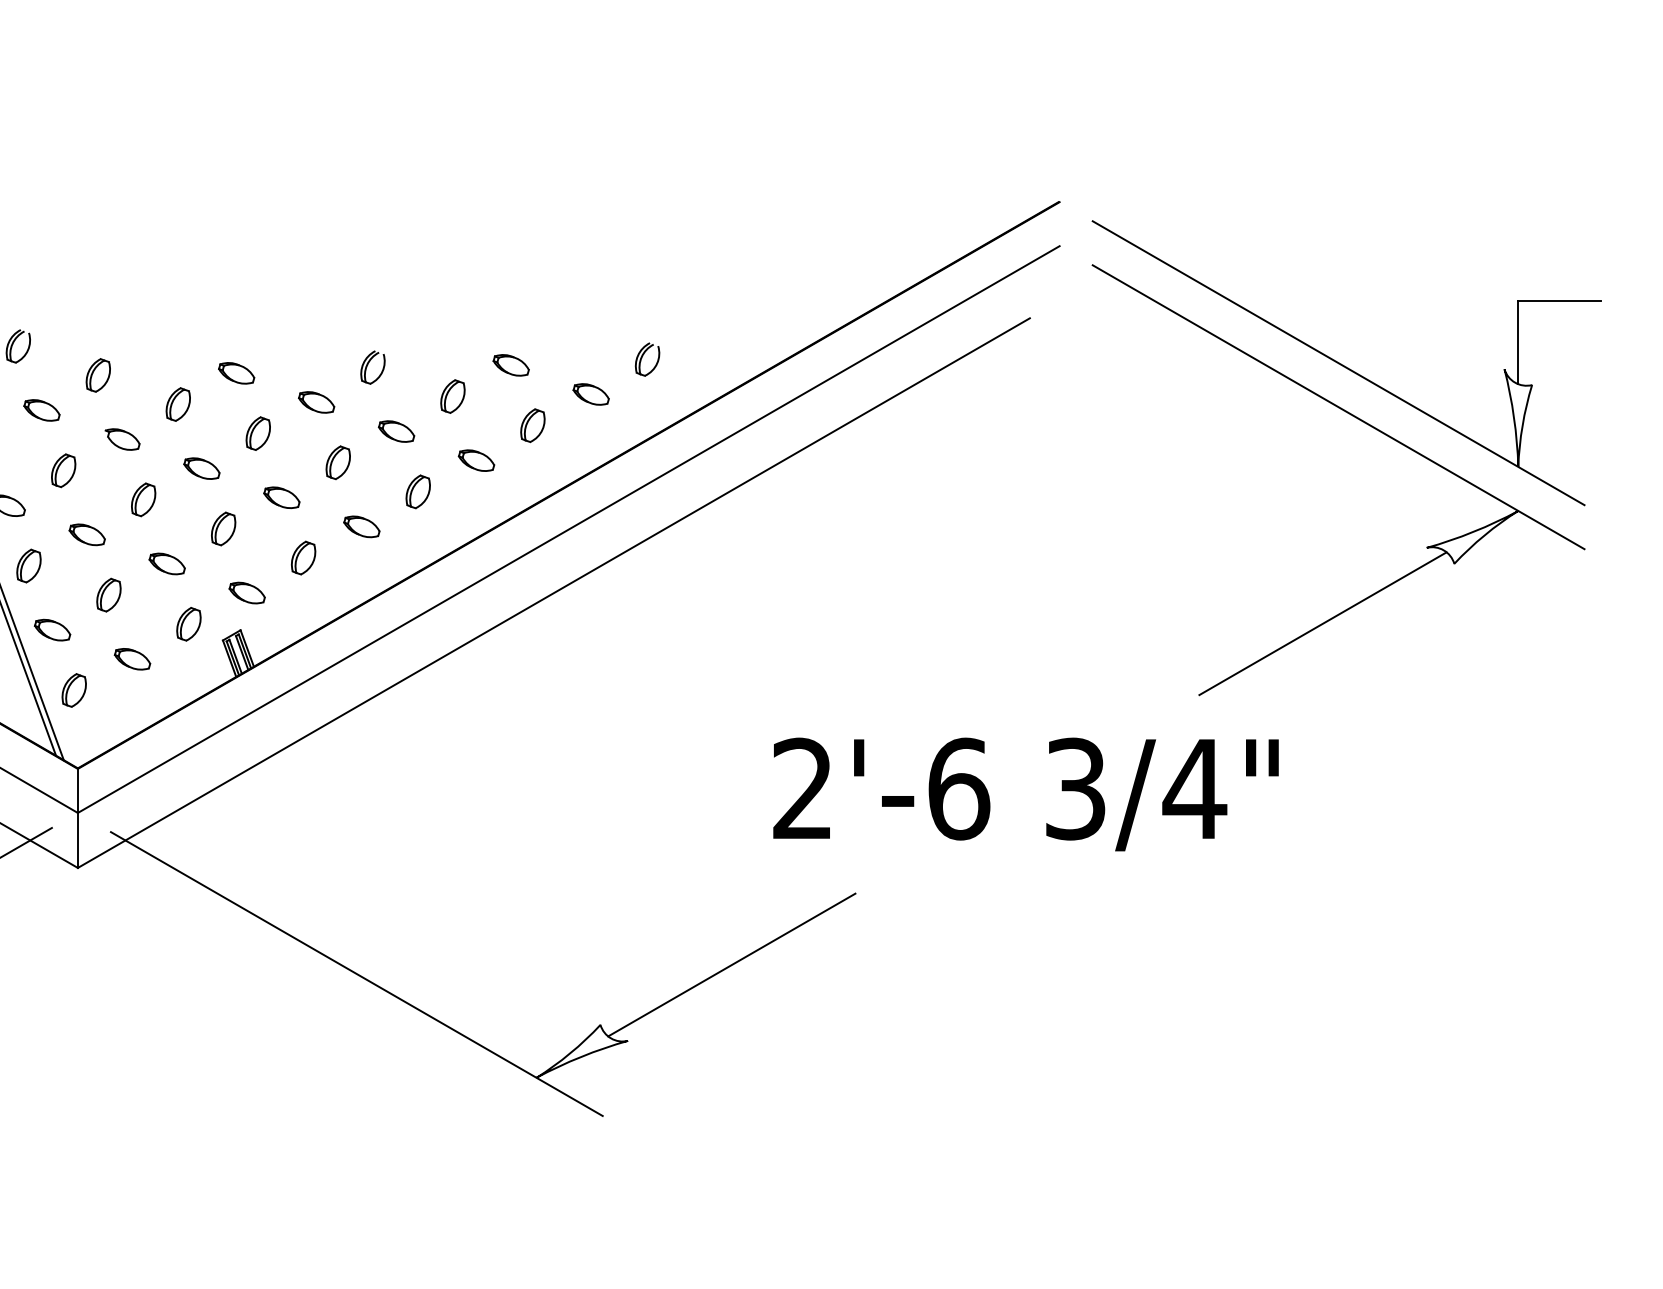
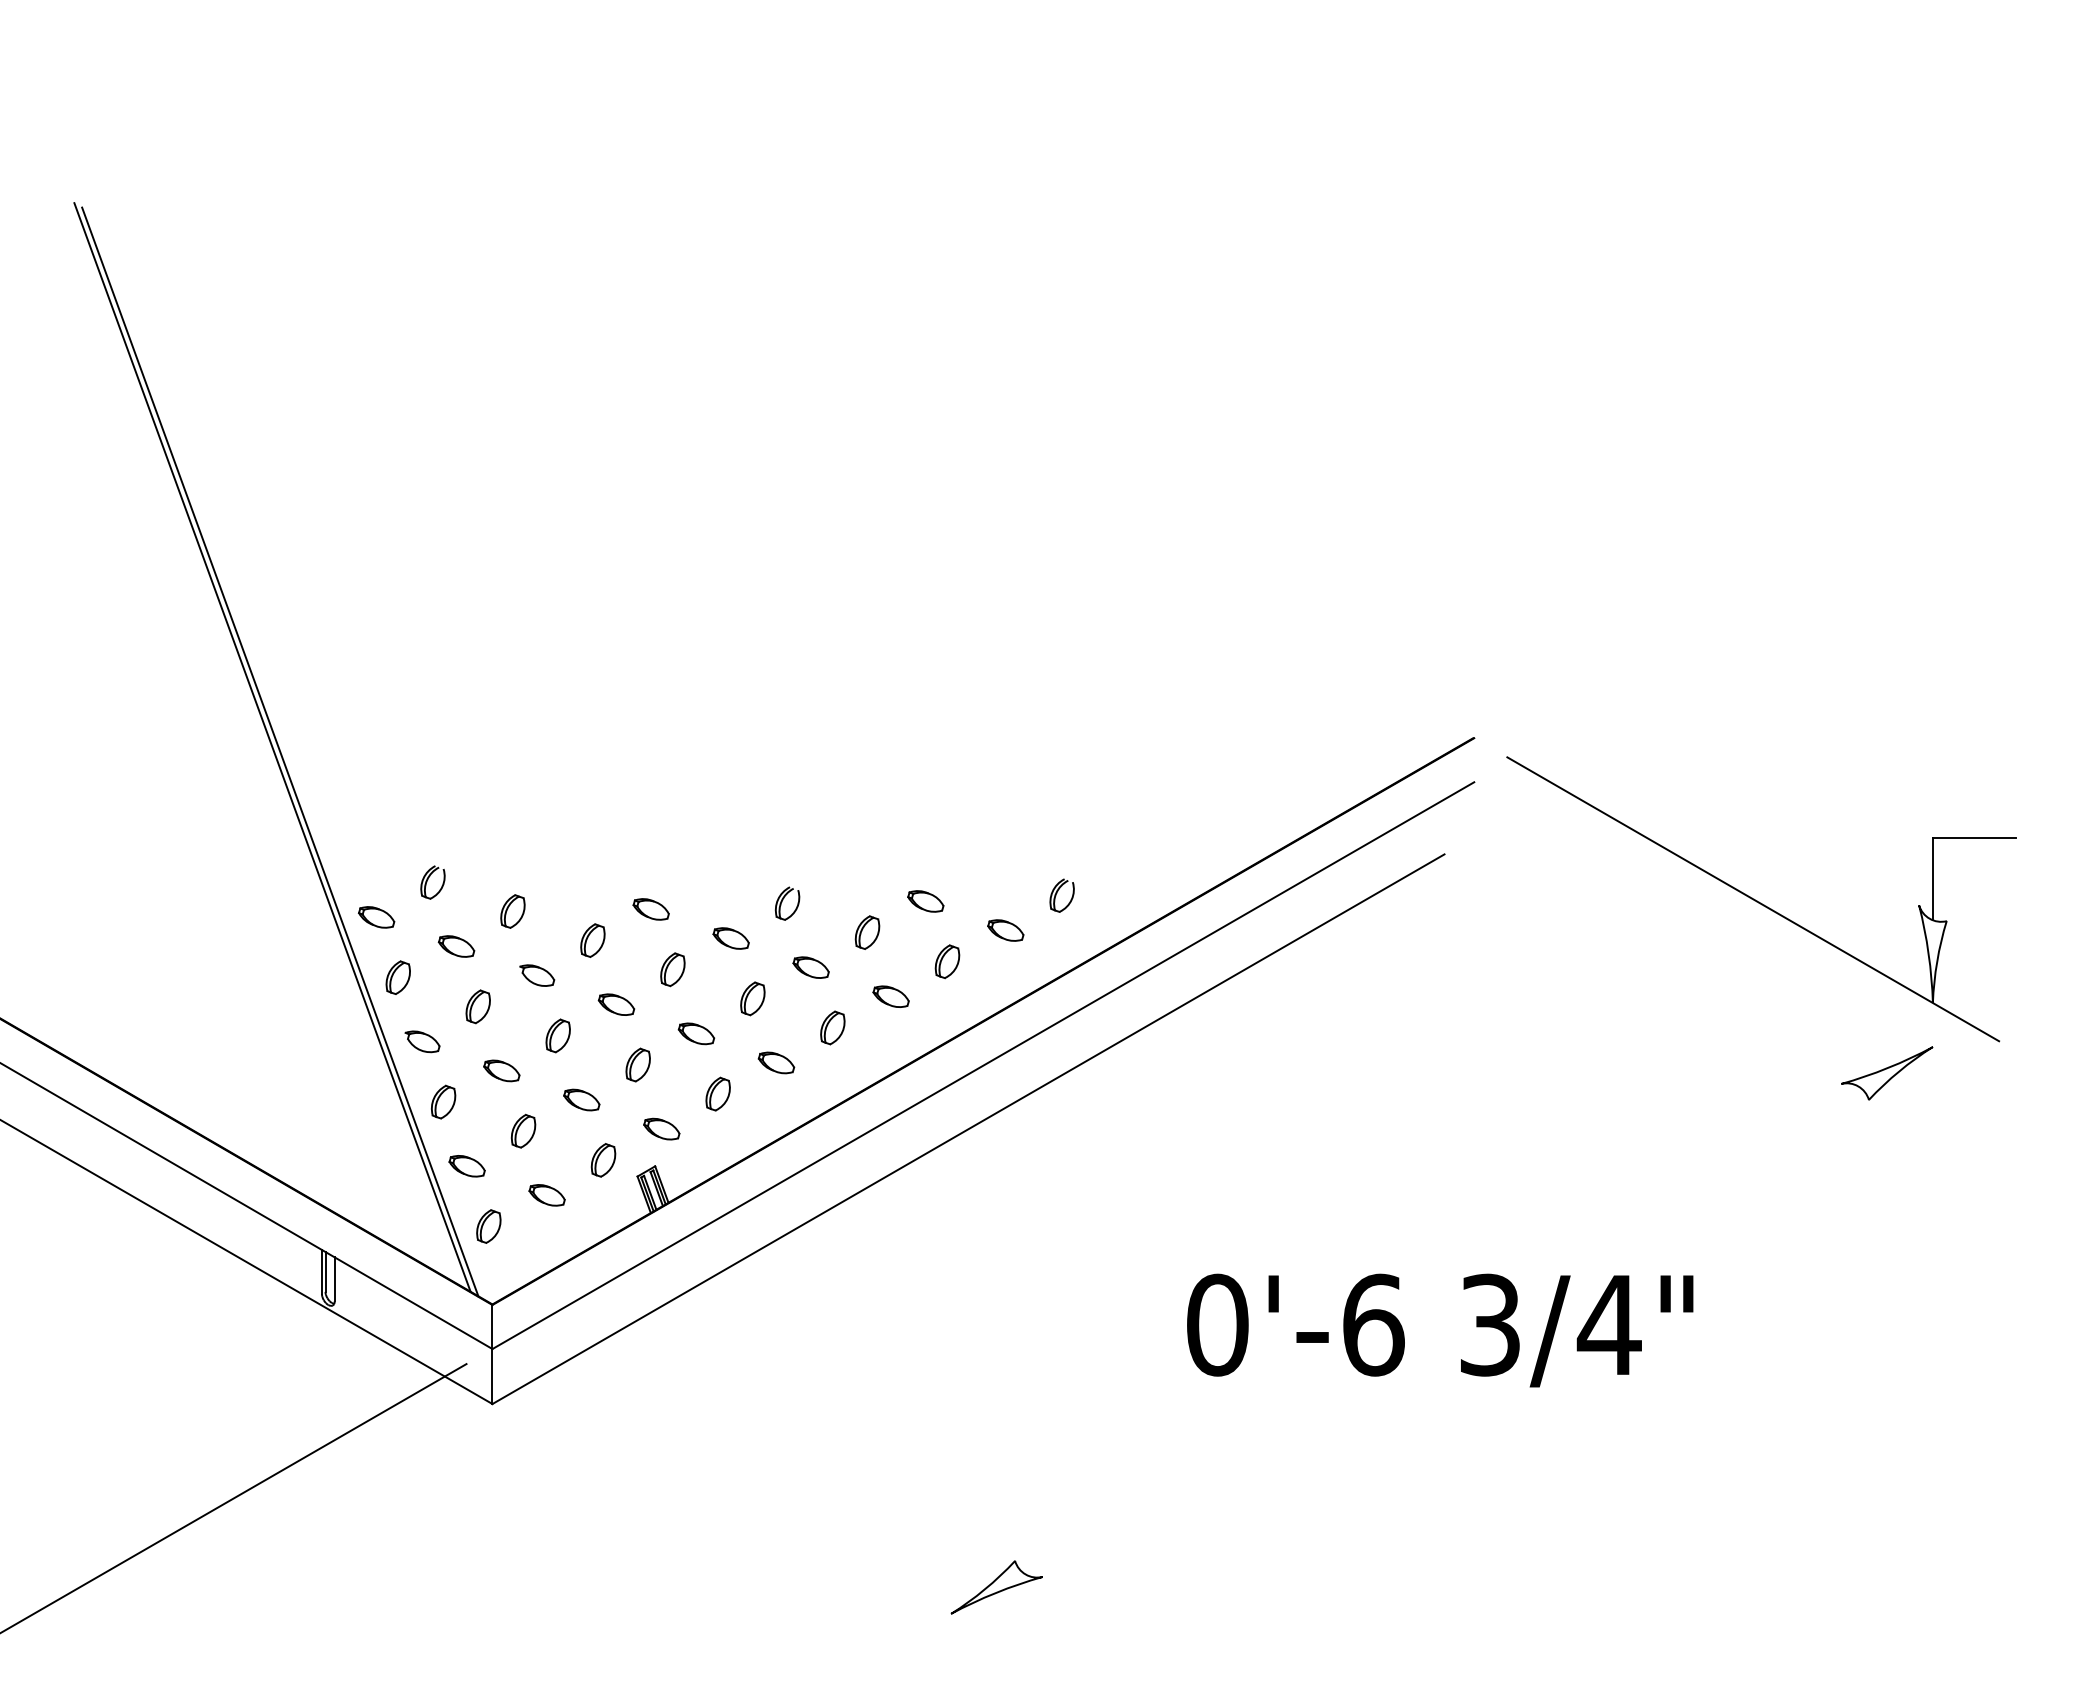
line: (1338, 407) -> (1753, 943), removed
line: (1322, 623) -> (1737, 1159), removed
text: (802, 788) -> (1217, 1324), 2'-6 -> 0'-6
line: (731, 964) -> (1146, 1500), removed
line: (356, 974) -> (771, 1510), removed

